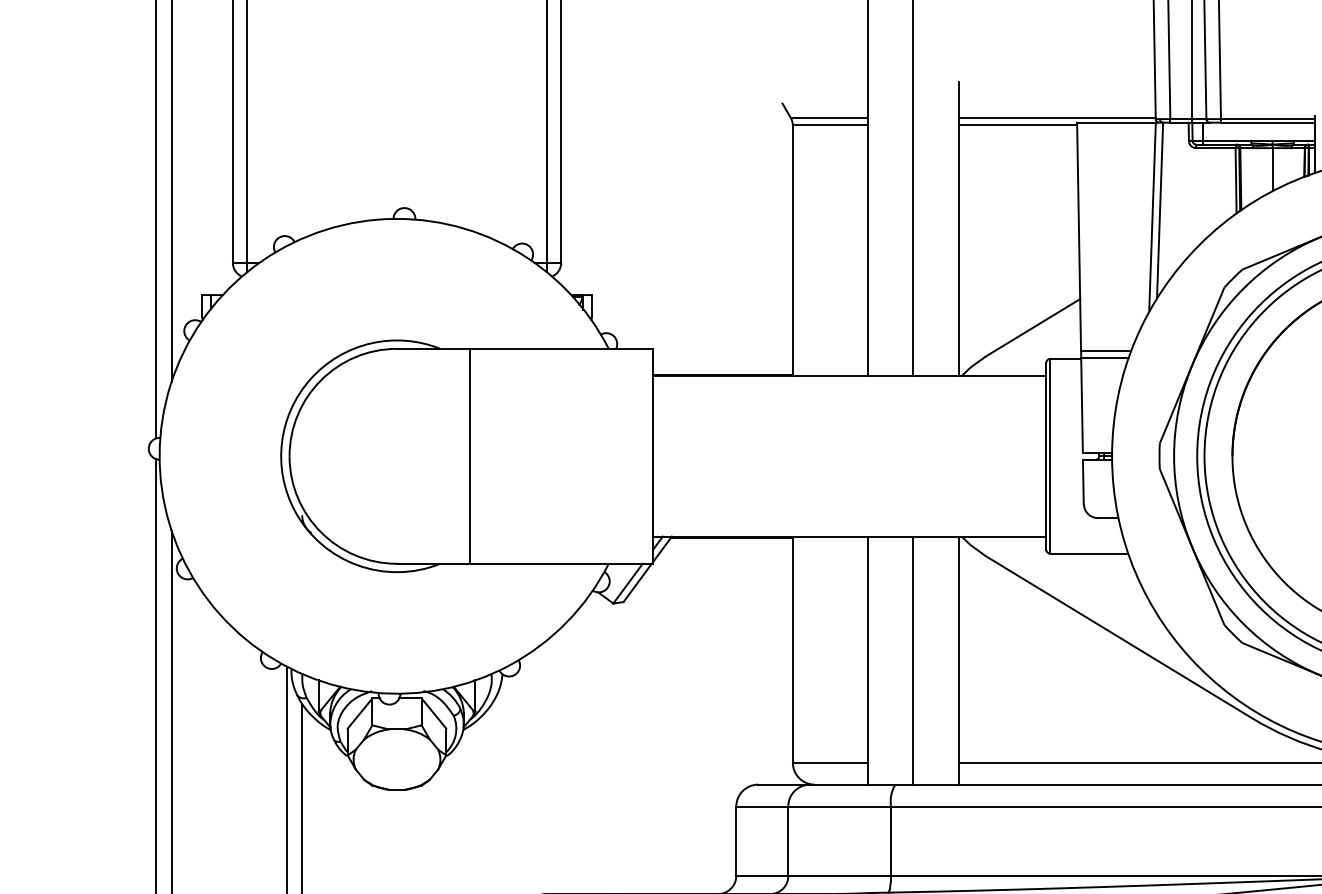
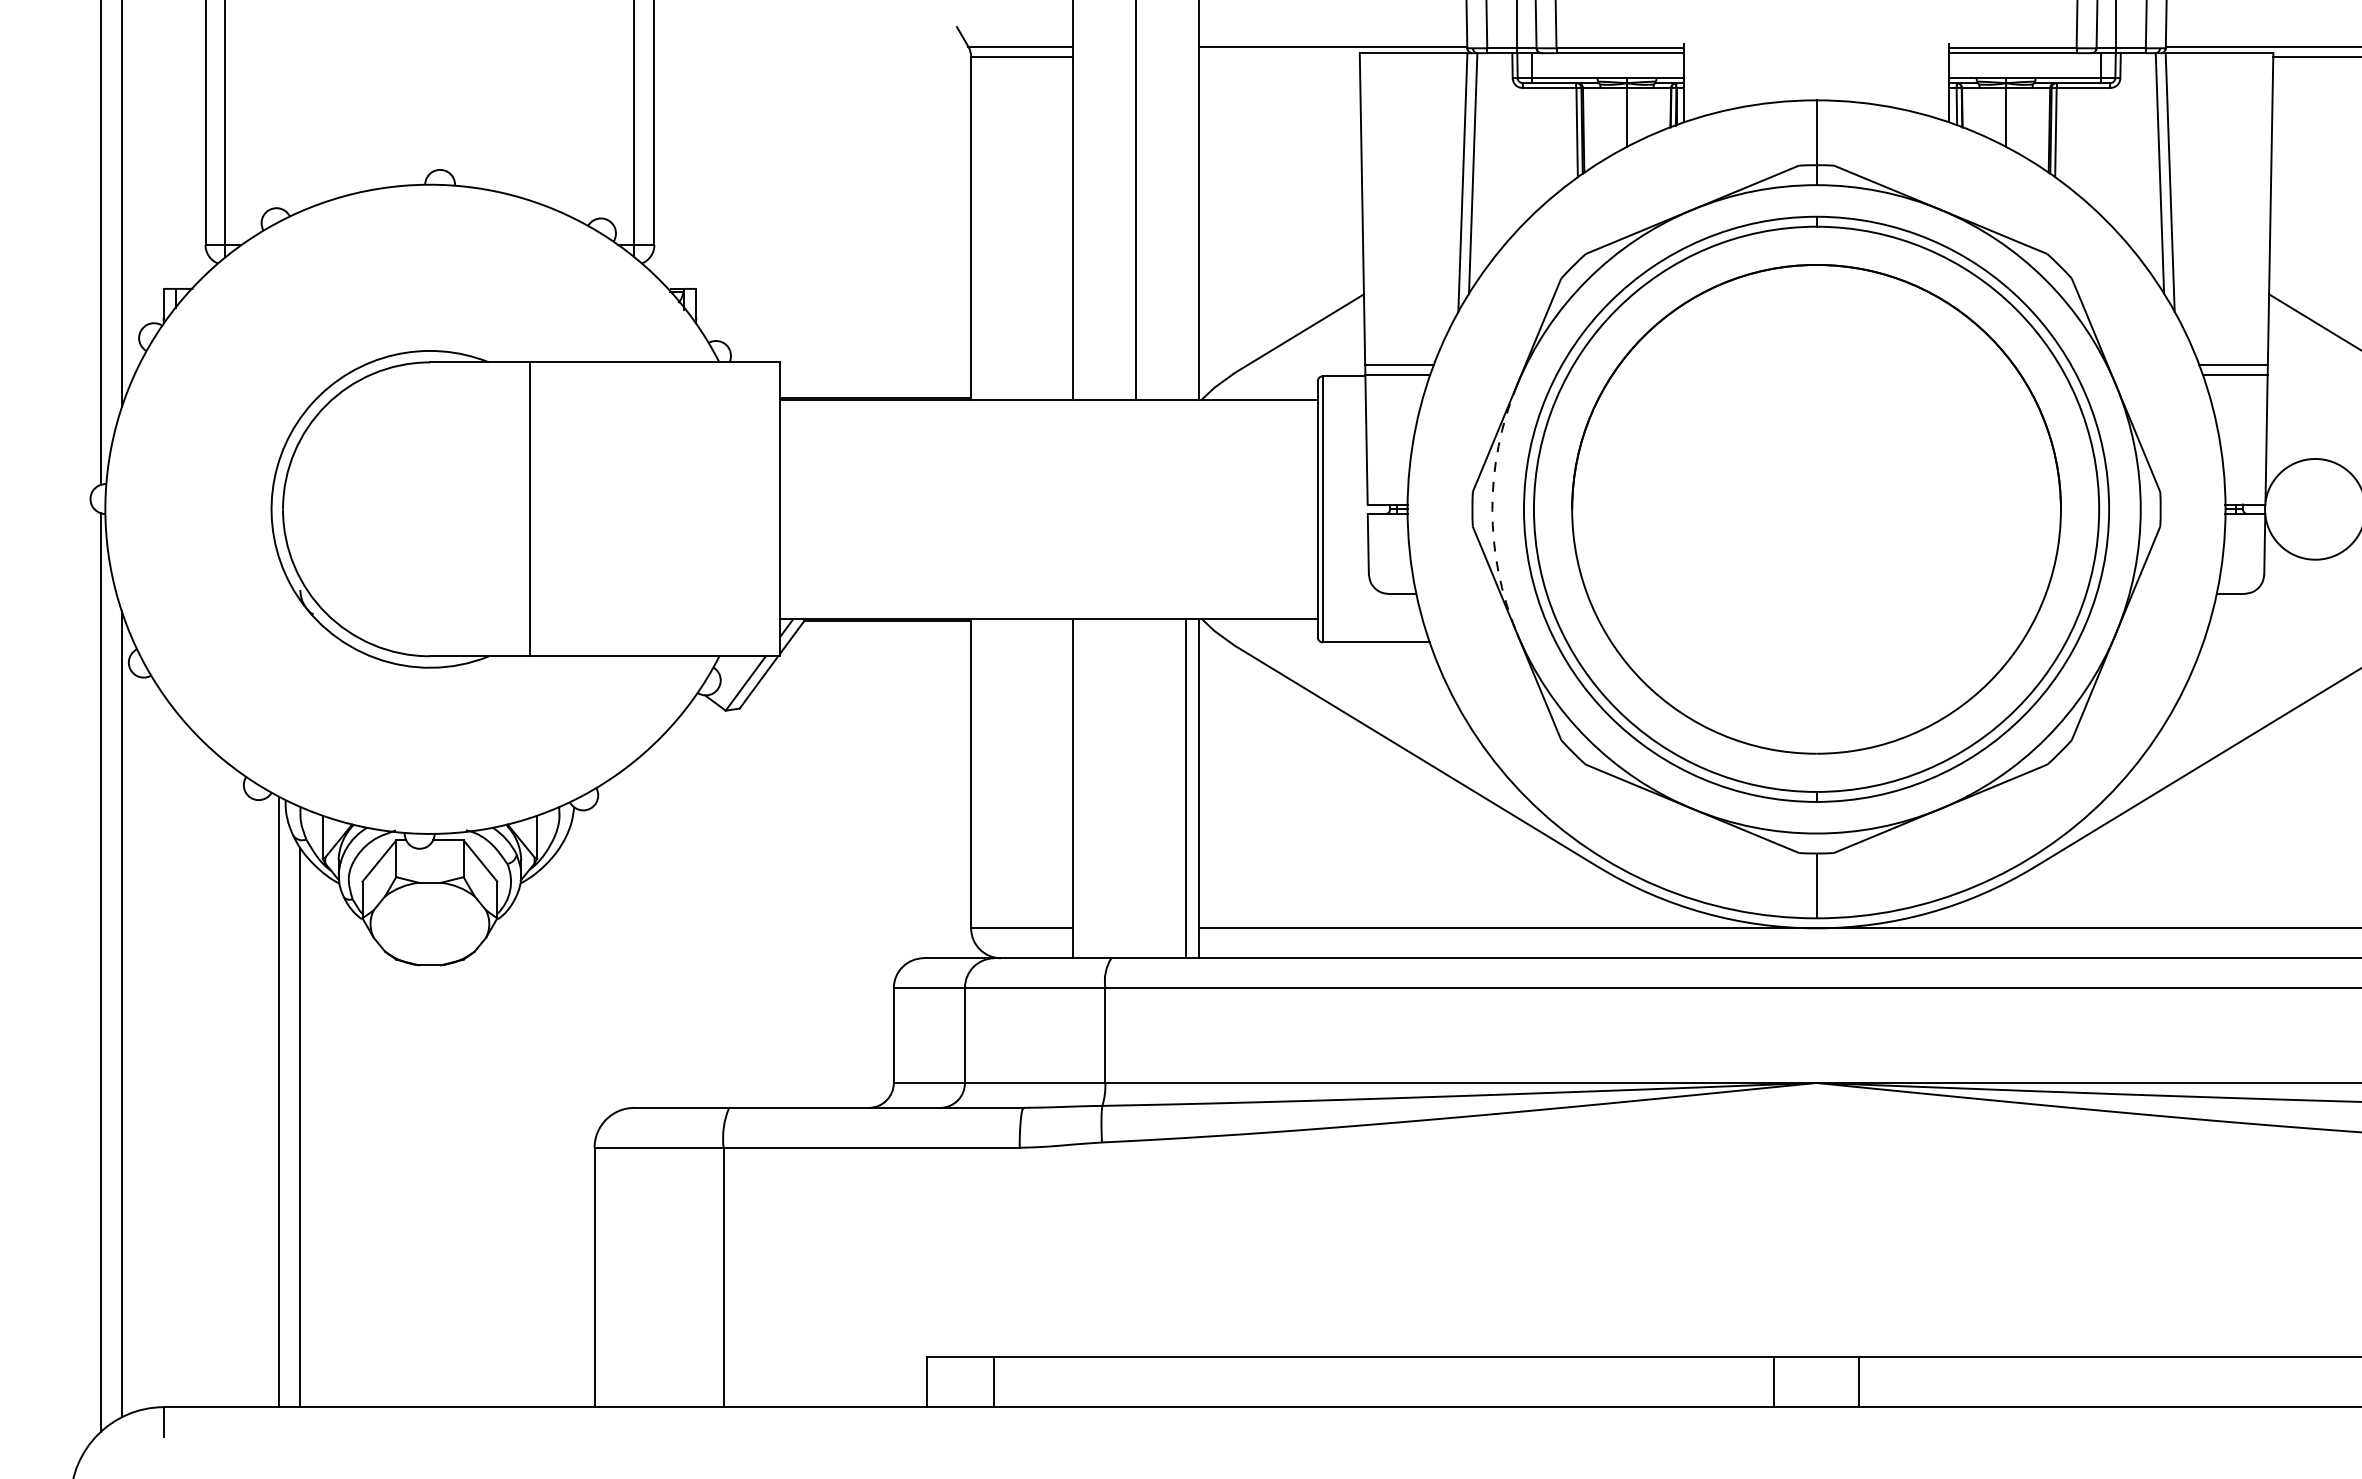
line: (1017, 125) -> (1278, 56), removed
arc: (1174, 456) -> (1492, 509), solid -> dashed
line: (913, 660) -> (1185, 788), moved

